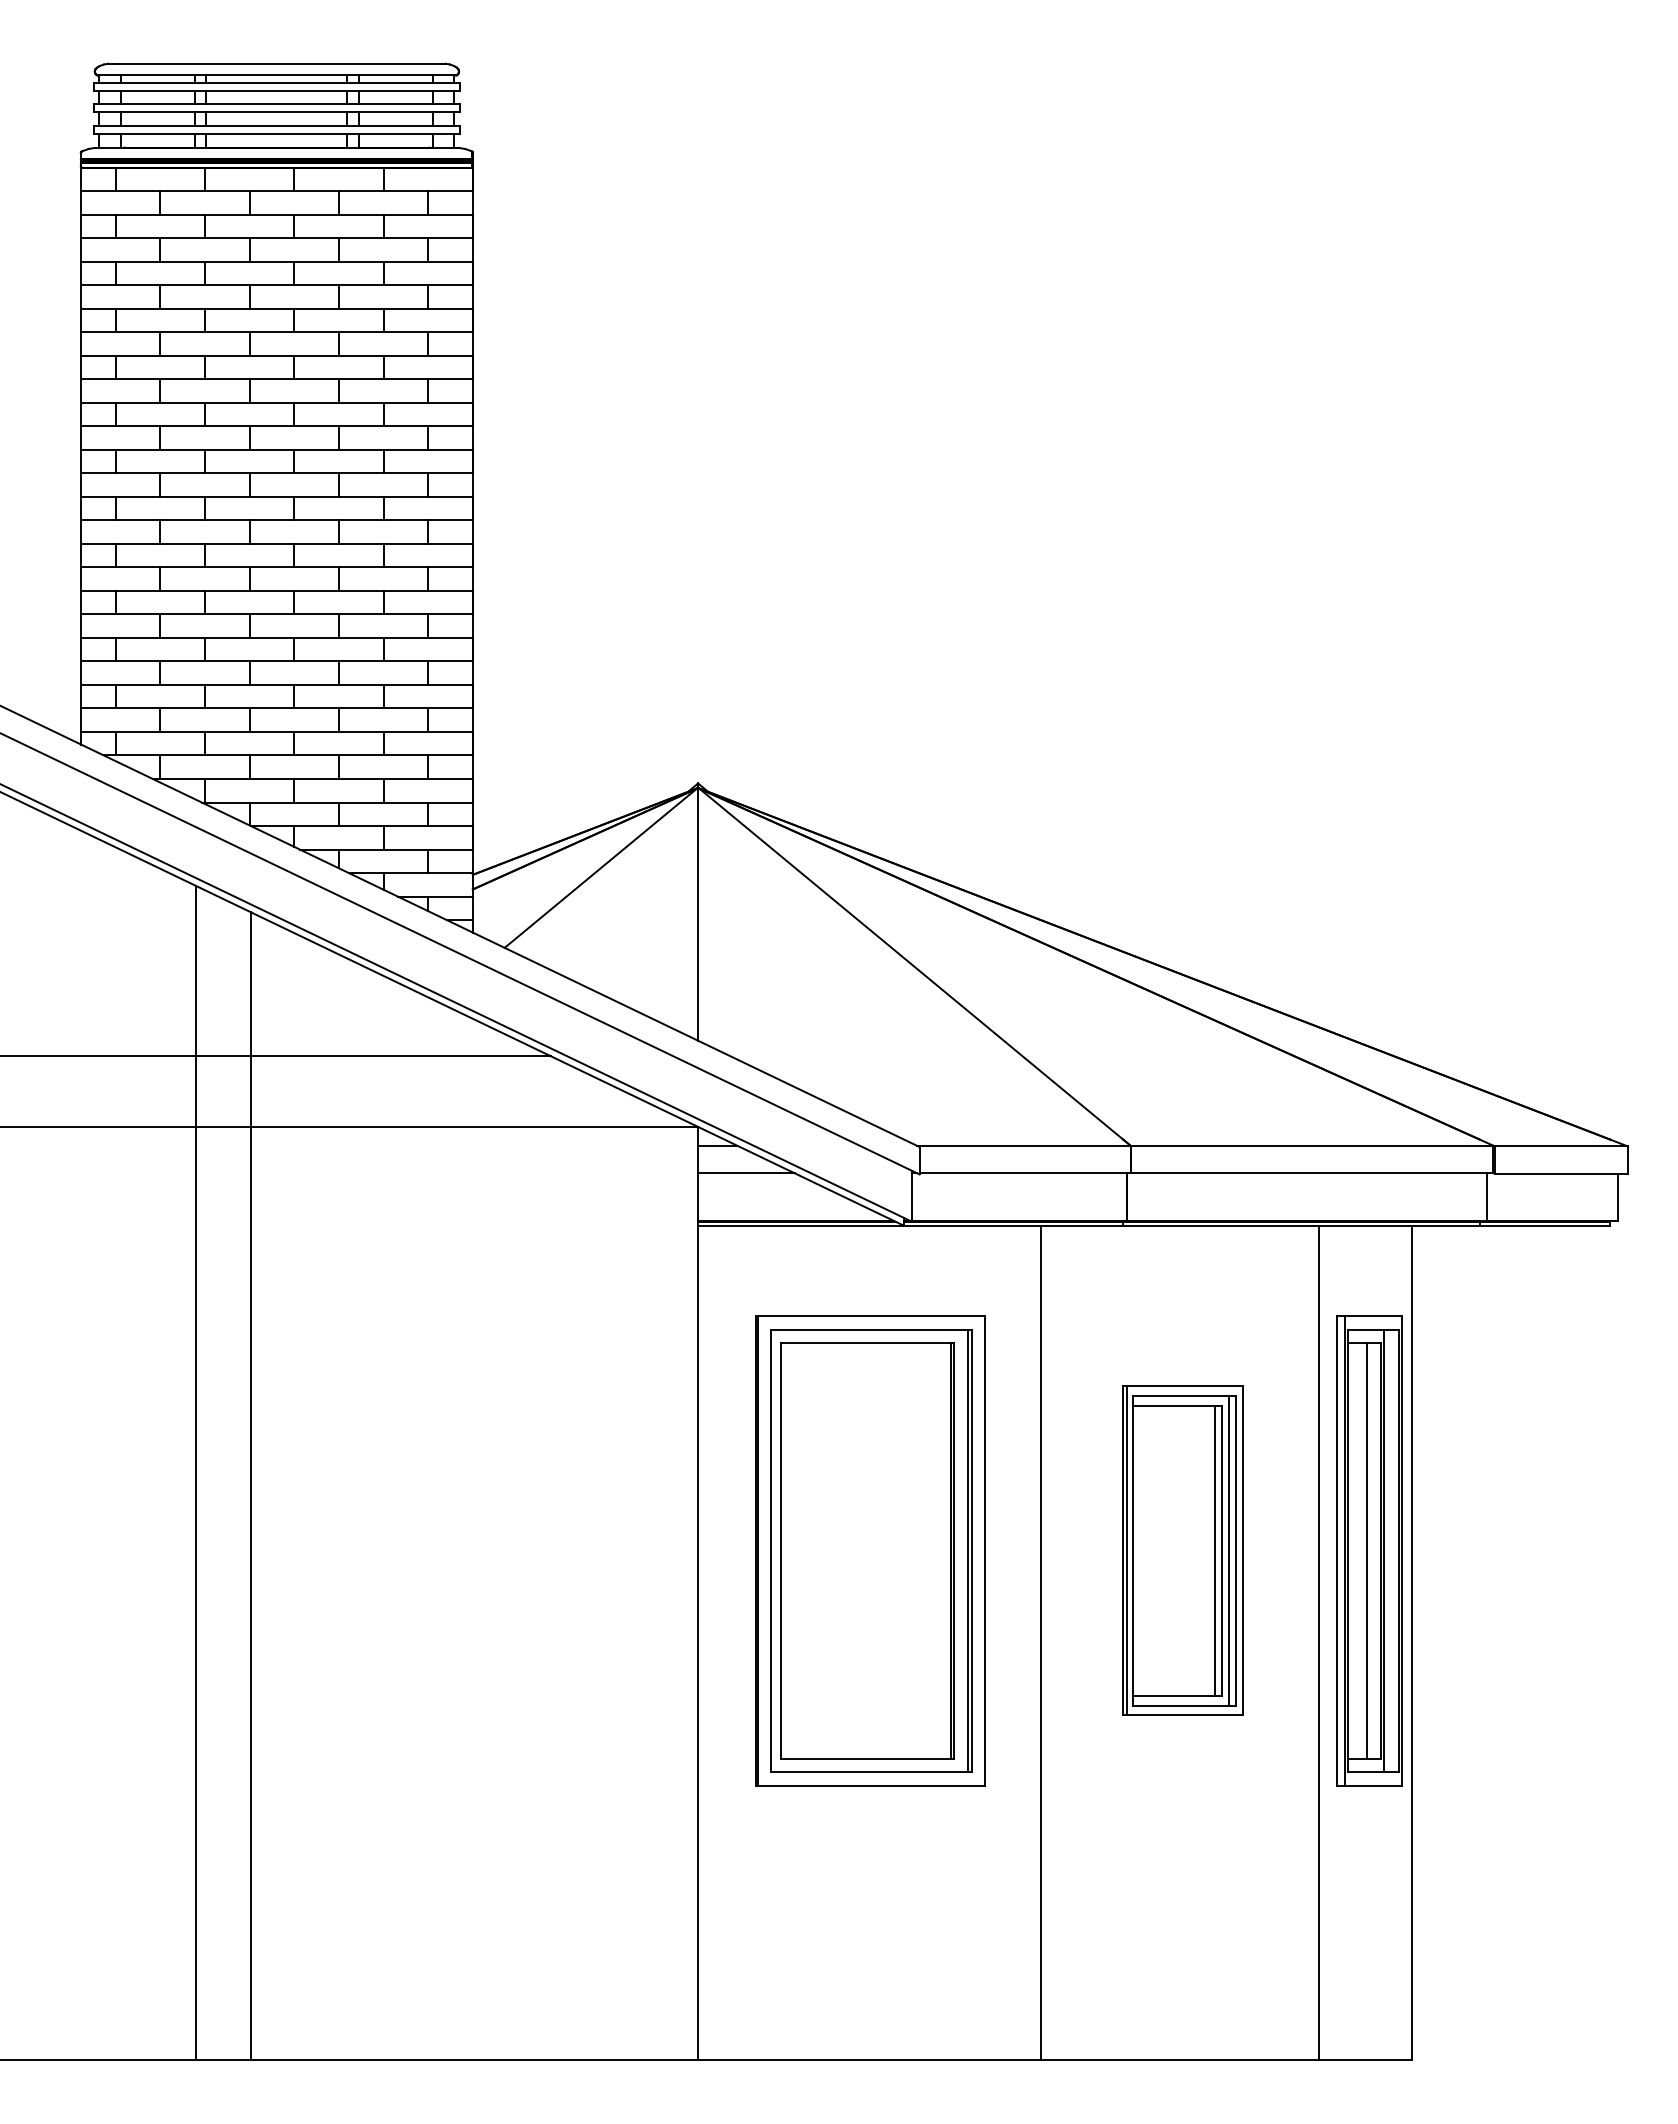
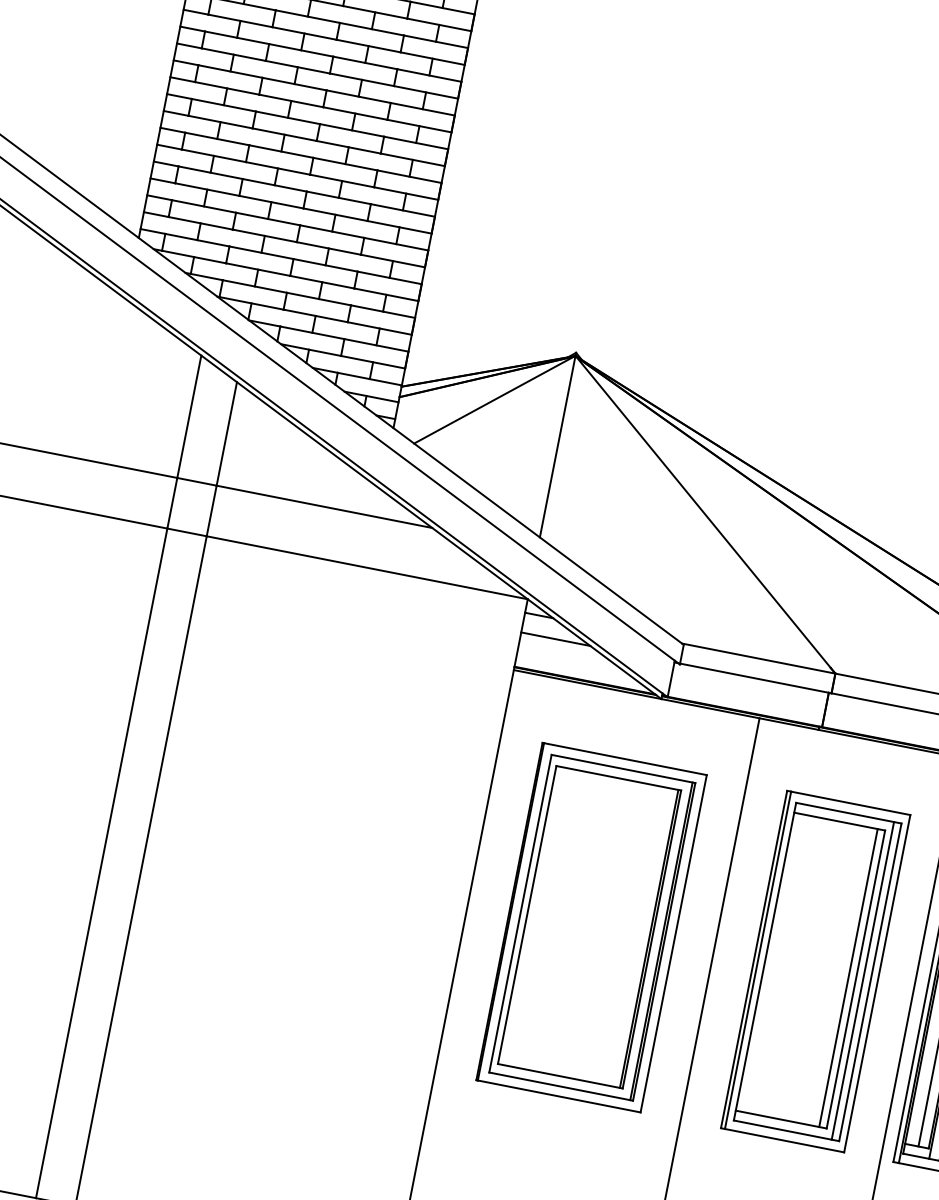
part: (1182, 1550) -> (815, 971), size x1.43

